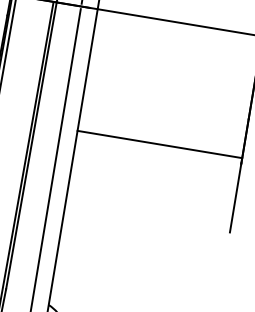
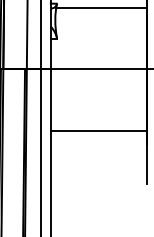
line: (159, 144) -> (98, 130), moved

